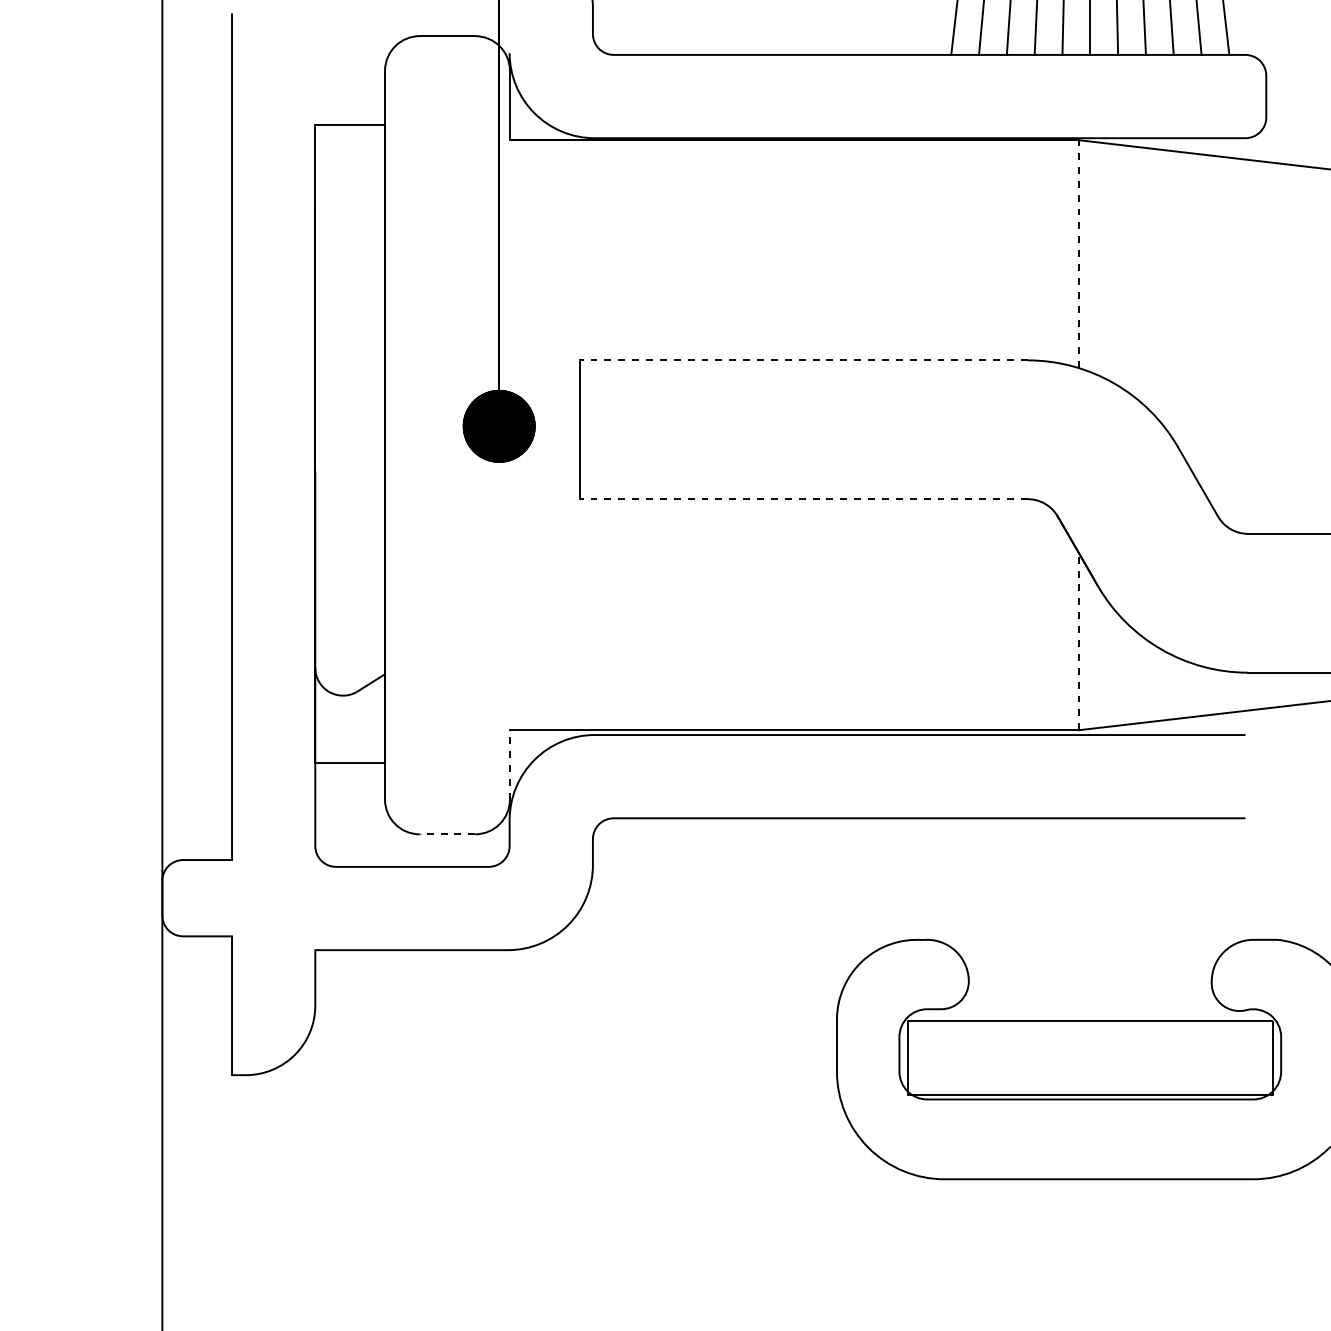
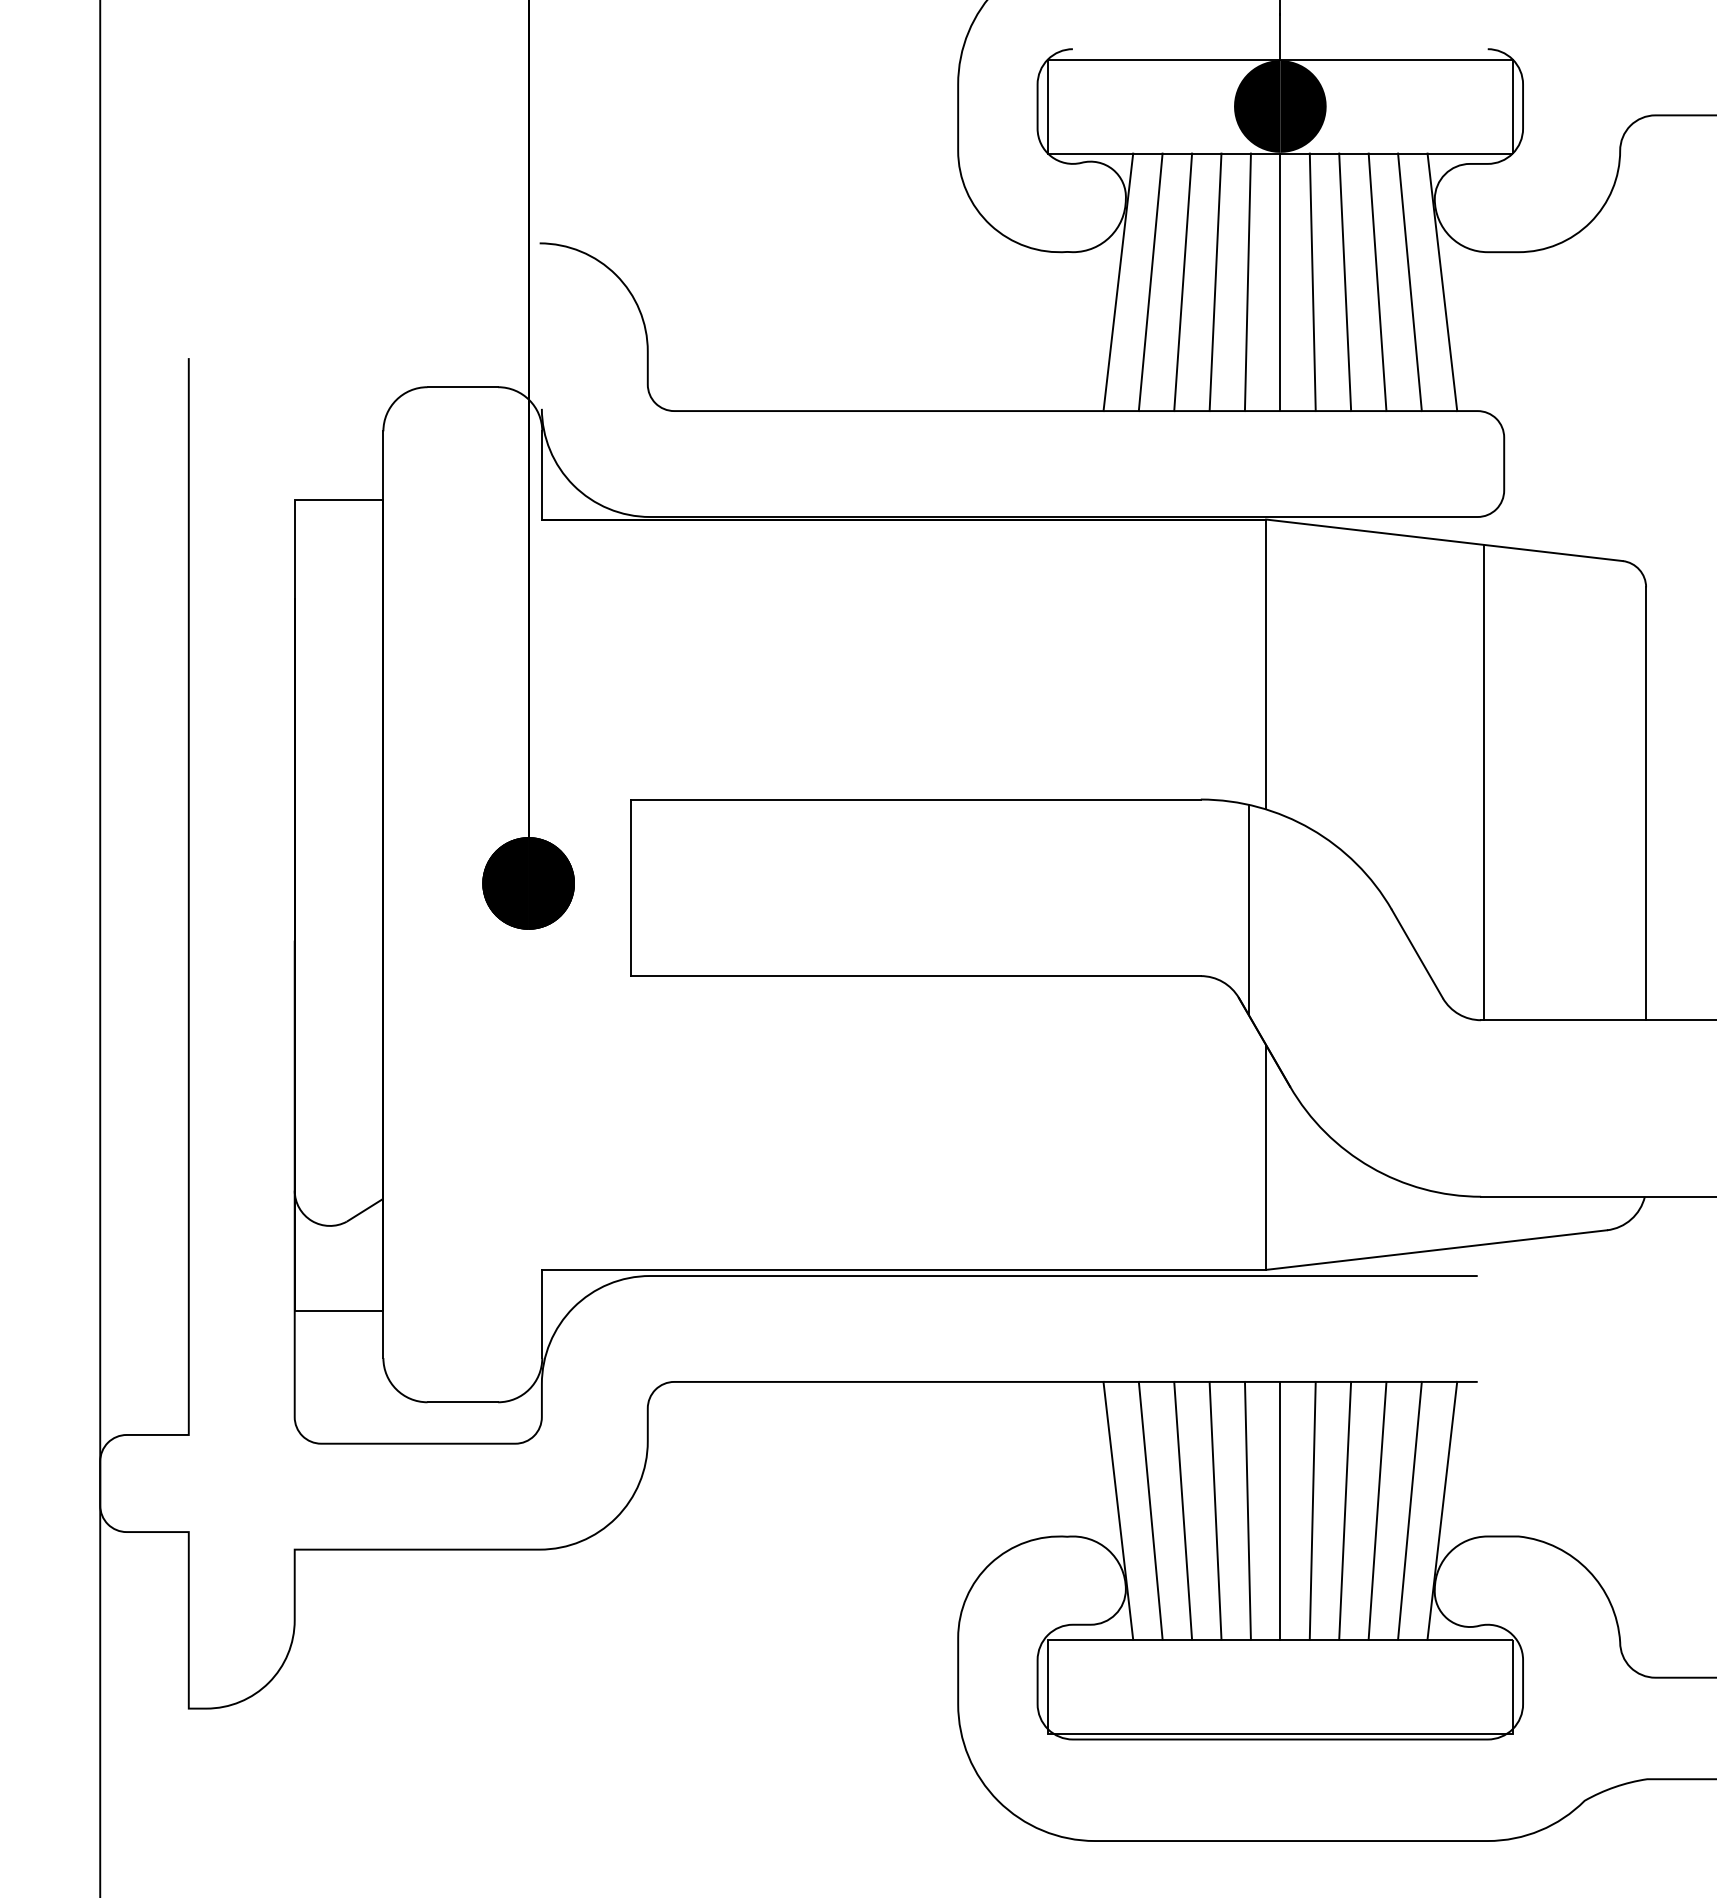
line: (1079, 254) -> (1266, 664), dashed -> solid
line: (1250, 346) -> (1483, 782), added
line: (803, 360) -> (915, 799), dashed -> solid
line: (1065, 446) -> (1248, 909), added
line: (803, 499) -> (915, 976), dashed -> solid
line: (1079, 641) -> (1266, 1156), dashed -> solid
line: (510, 764) -> (542, 1313), dashed -> solid
line: (447, 834) -> (462, 1402), dashed -> solid
line: (963, 919) -> (1118, 1510), added
line: (988, 919) -> (1150, 1510), added
line: (1014, 919) -> (1183, 1510), added
line: (1039, 919) -> (1215, 1510), added
line: (1064, 919) -> (1247, 1510), added
line: (1090, 919) -> (1280, 1510), added
line: (1115, 919) -> (1312, 1510), added
line: (1141, 919) -> (1345, 1510), added
line: (1166, 919) -> (1377, 1510), added
line: (1191, 919) -> (1409, 1510), added
line: (1217, 919) -> (1442, 1510), added

